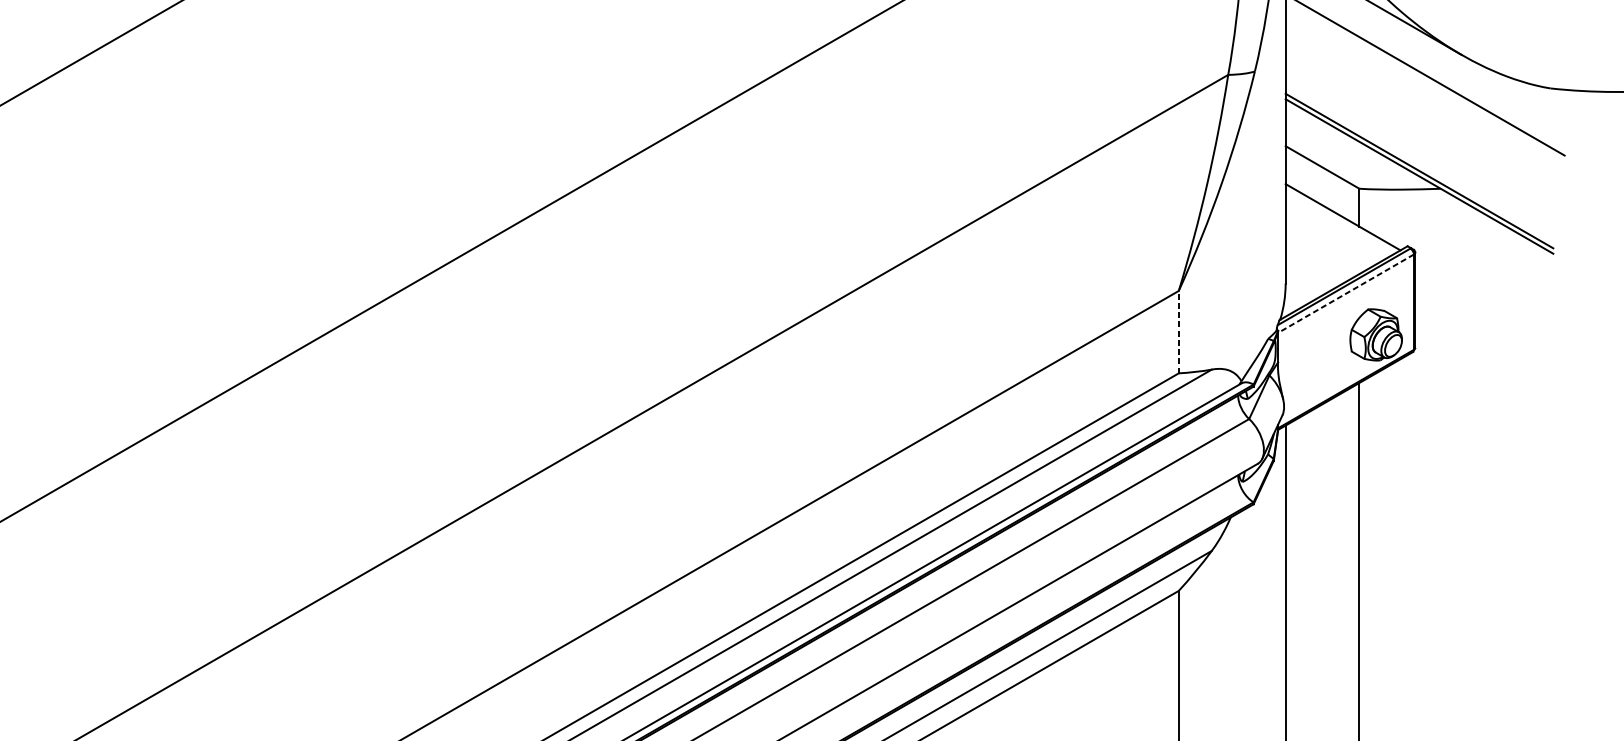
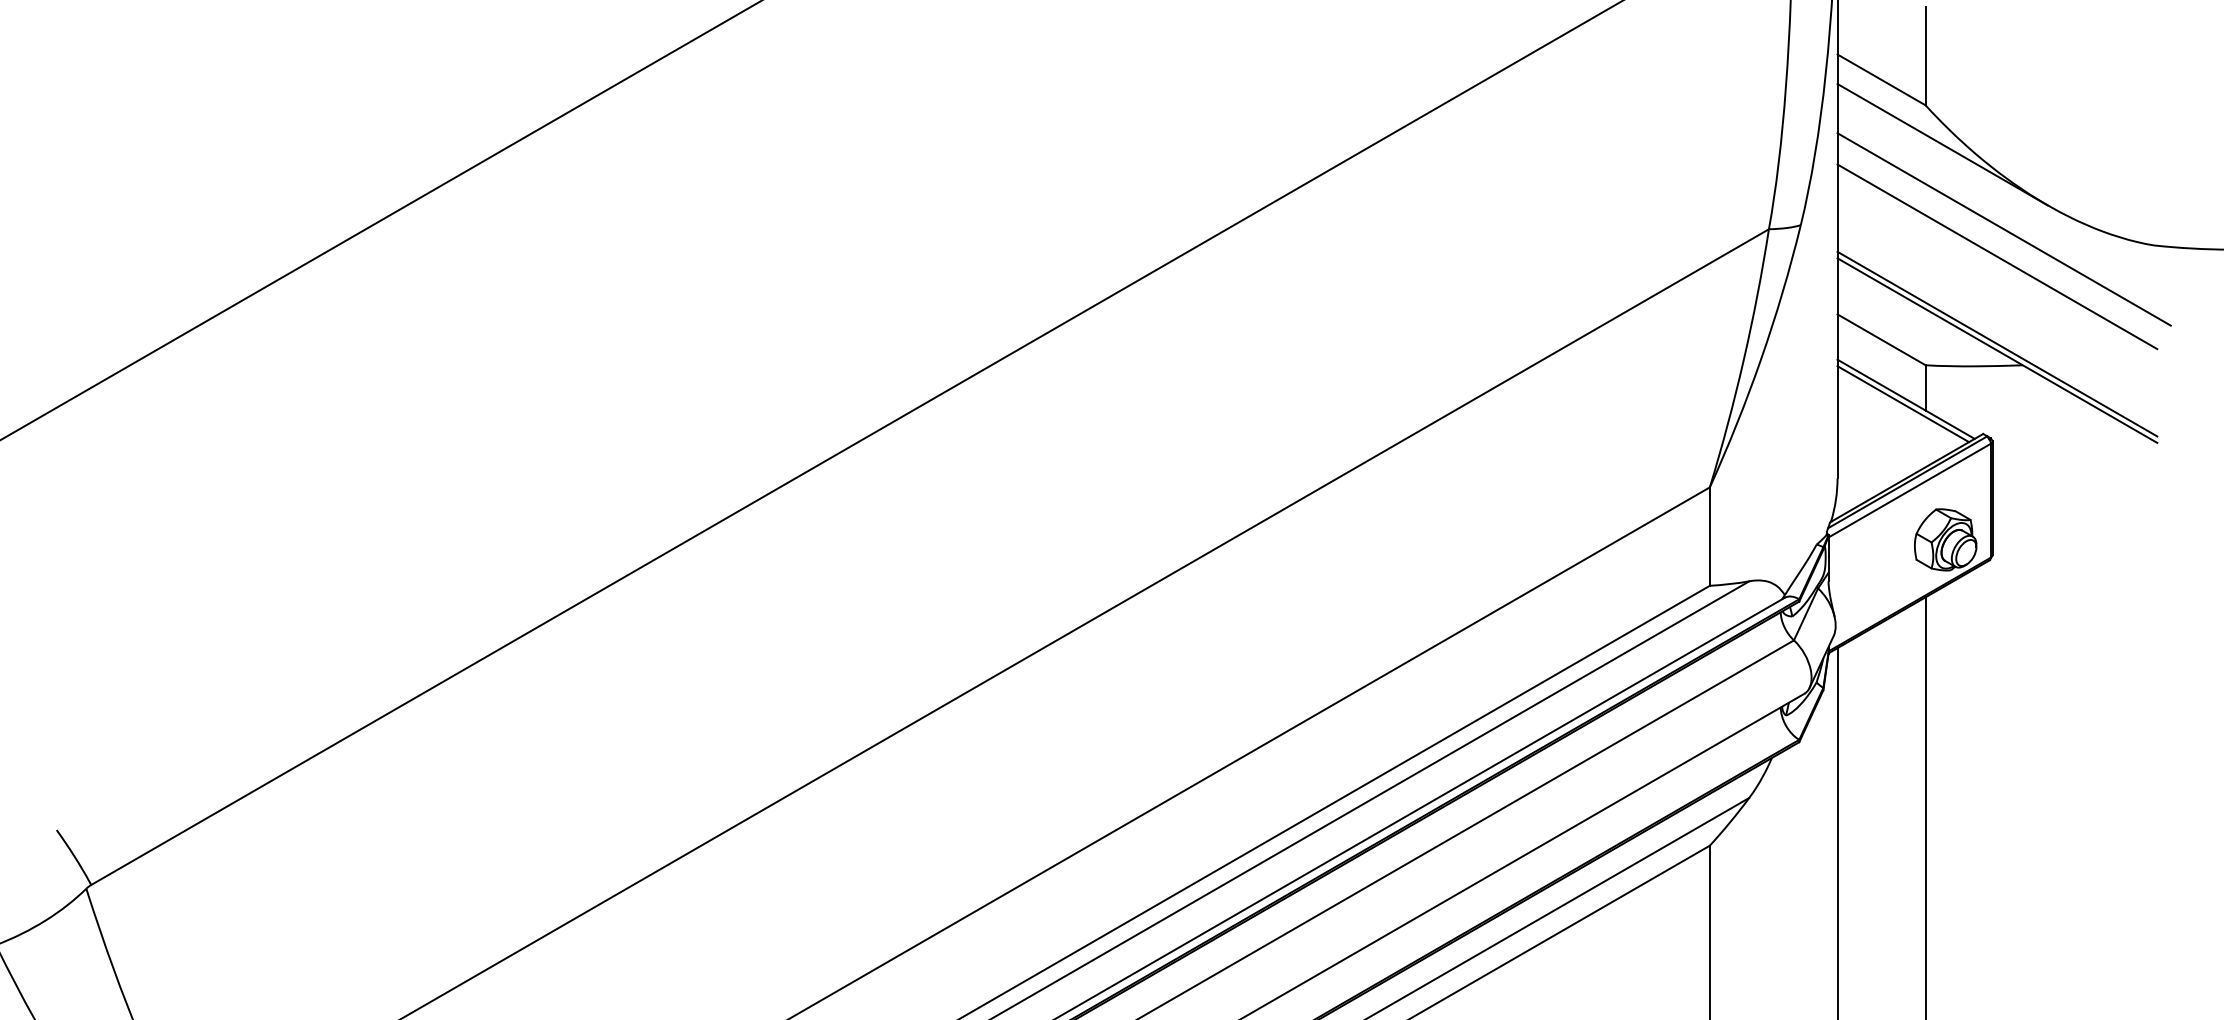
line: (1419, 97) -> (1997, 256), added
line: (1340, 221) -> (1903, 404), added
line: (1345, 293) -> (1909, 490), dashed -> solid
line: (1178, 332) -> (1709, 536), dashed -> solid

